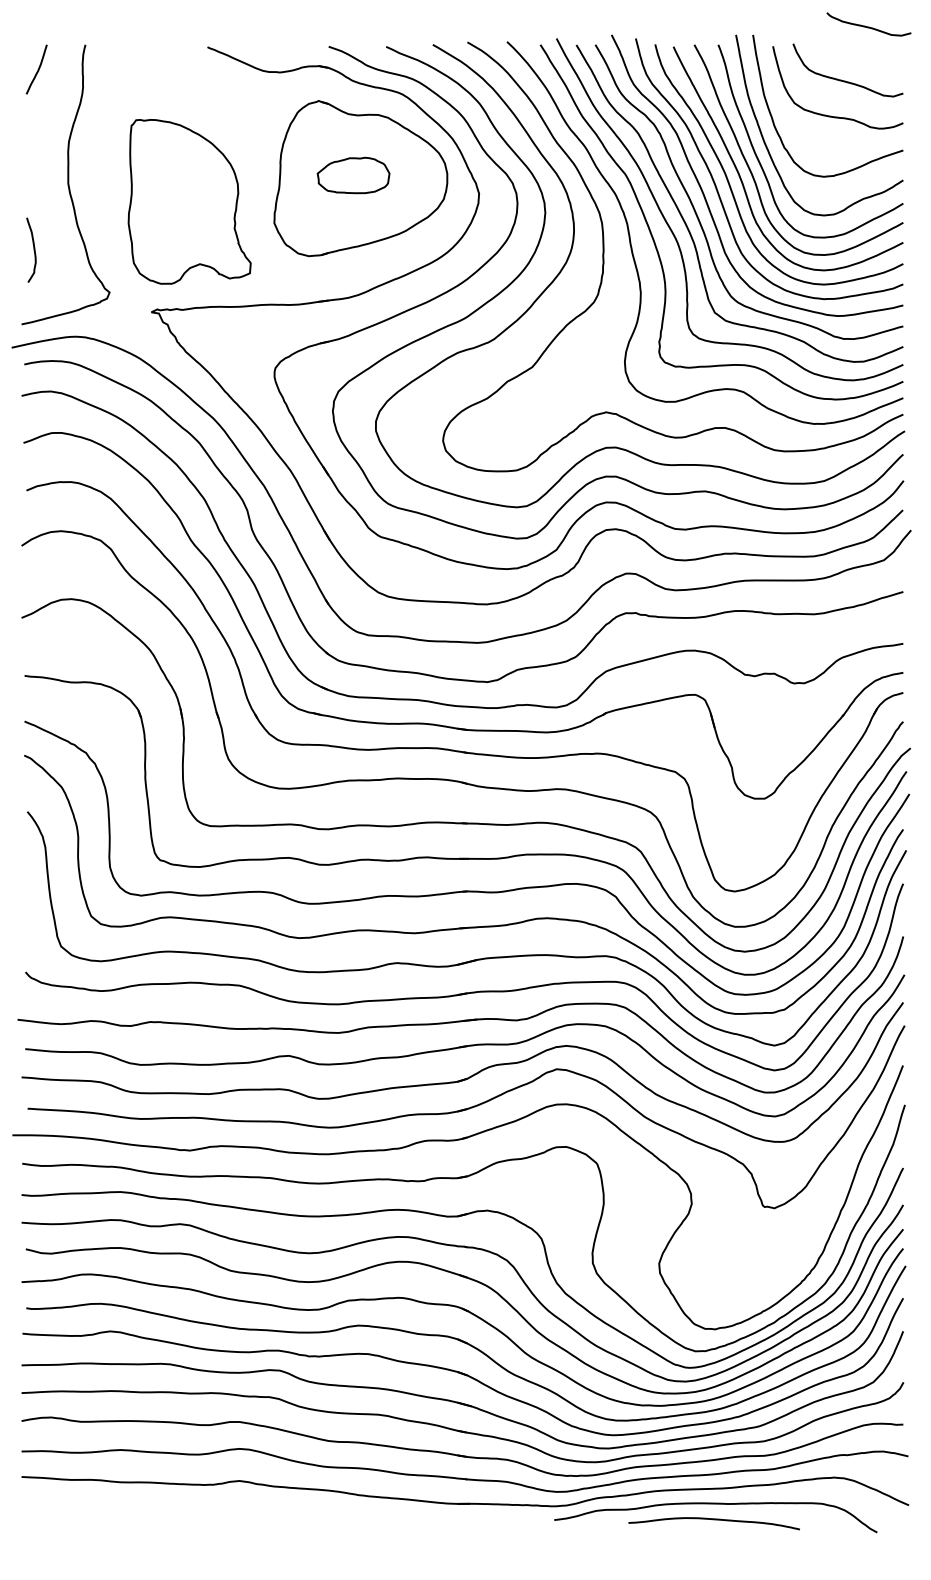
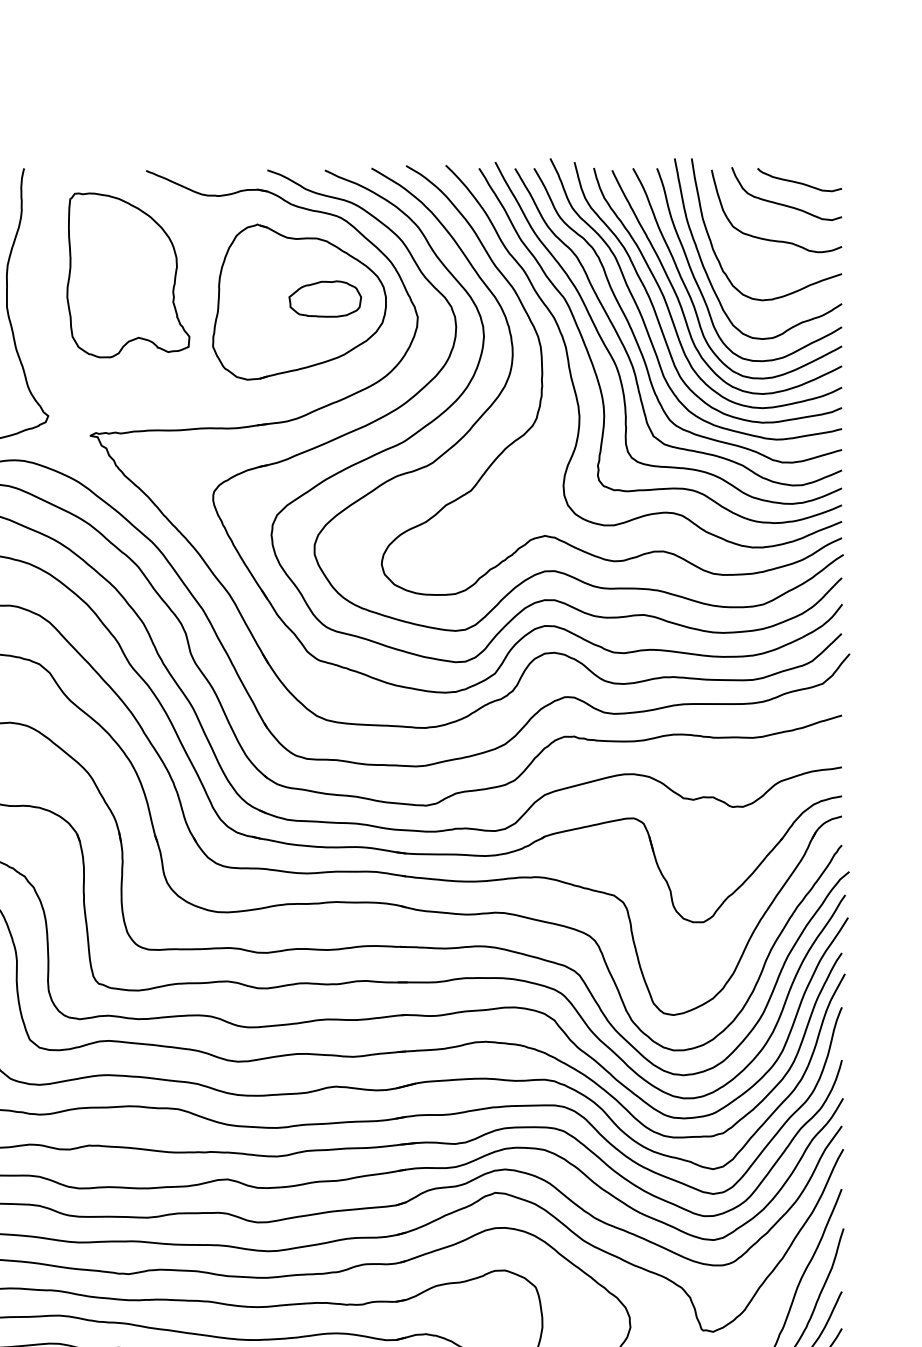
curve: (868, 26) -> (799, 182), moved
part: (353, 175) -> (325, 299), moved
part: (189, 201) -> (128, 275), moved

